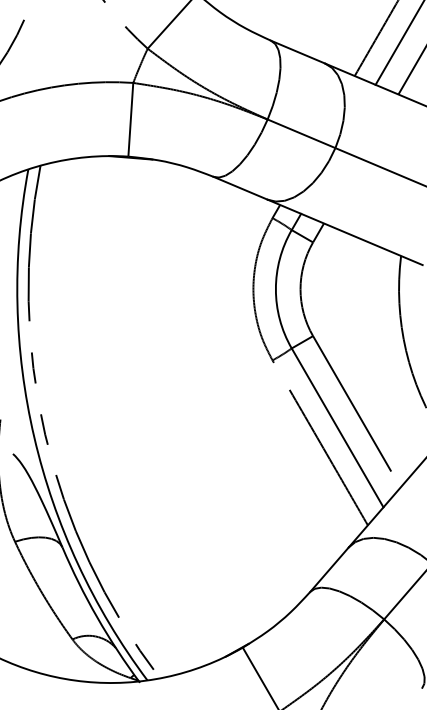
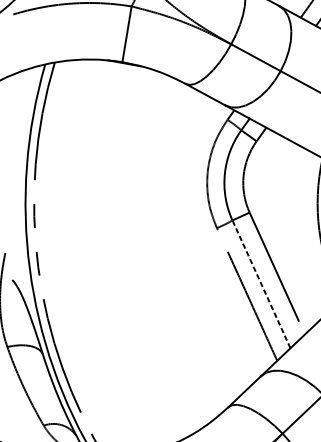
line: (337, 427) -> (261, 284), solid -> dashed

